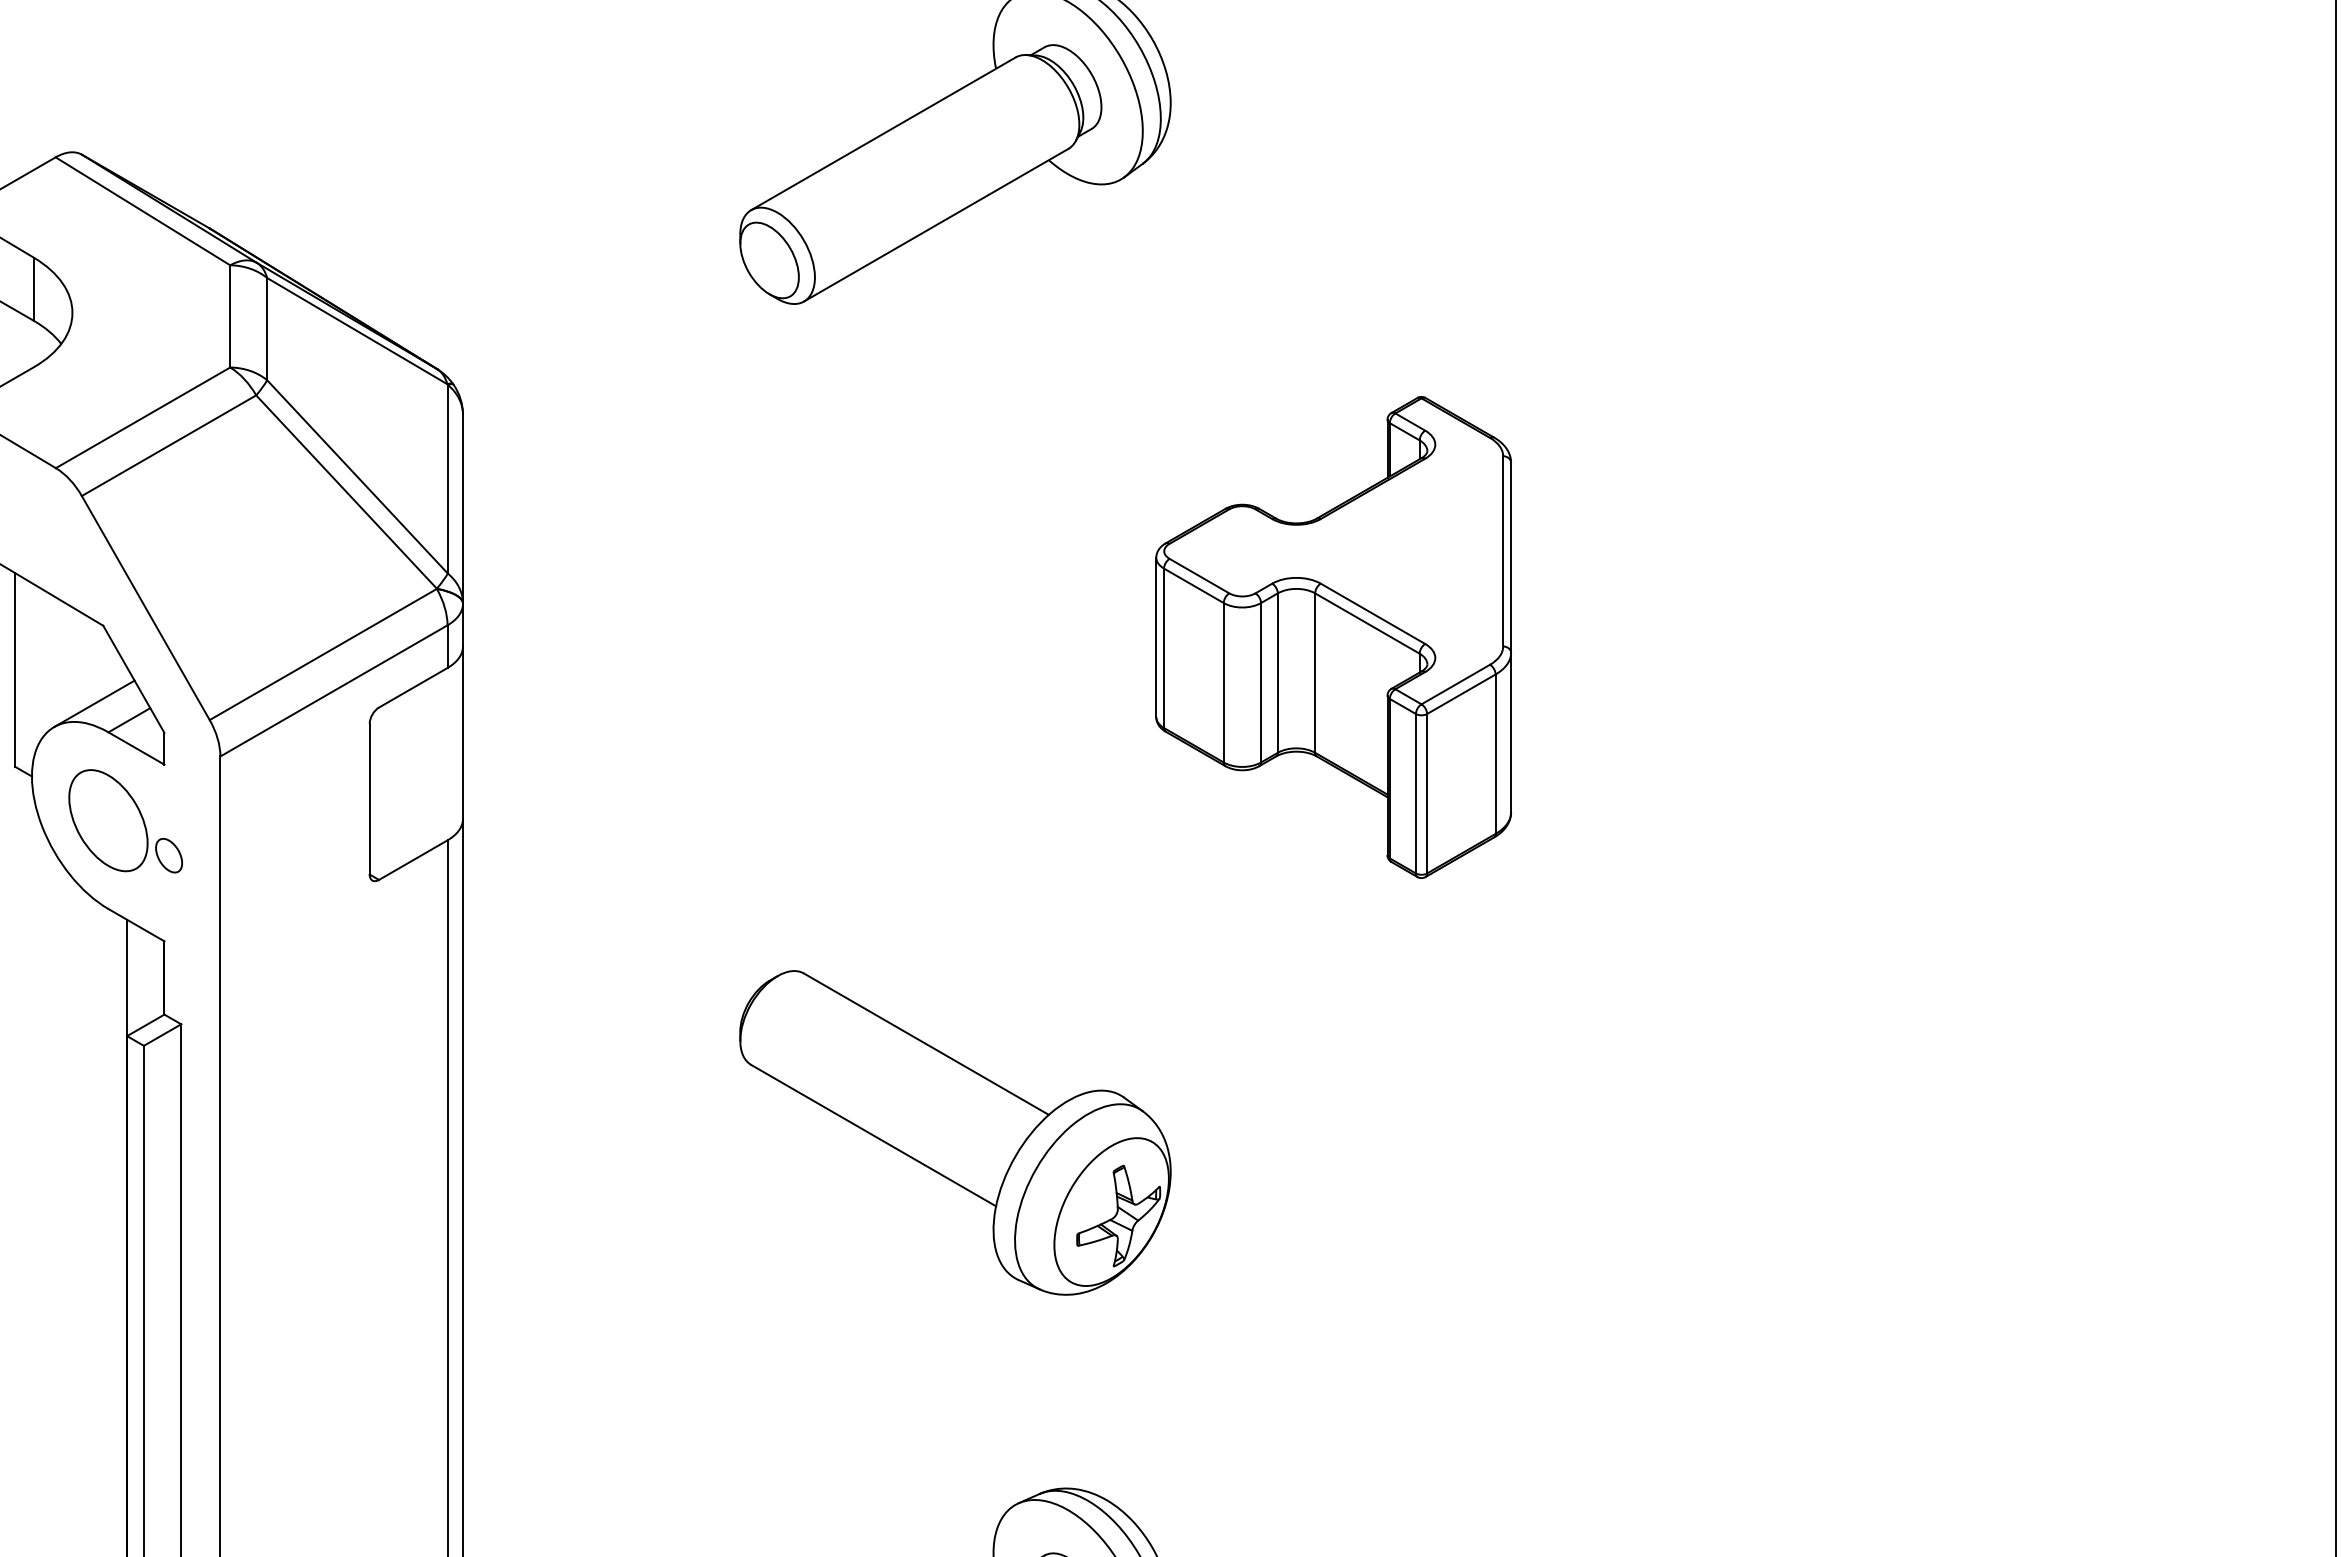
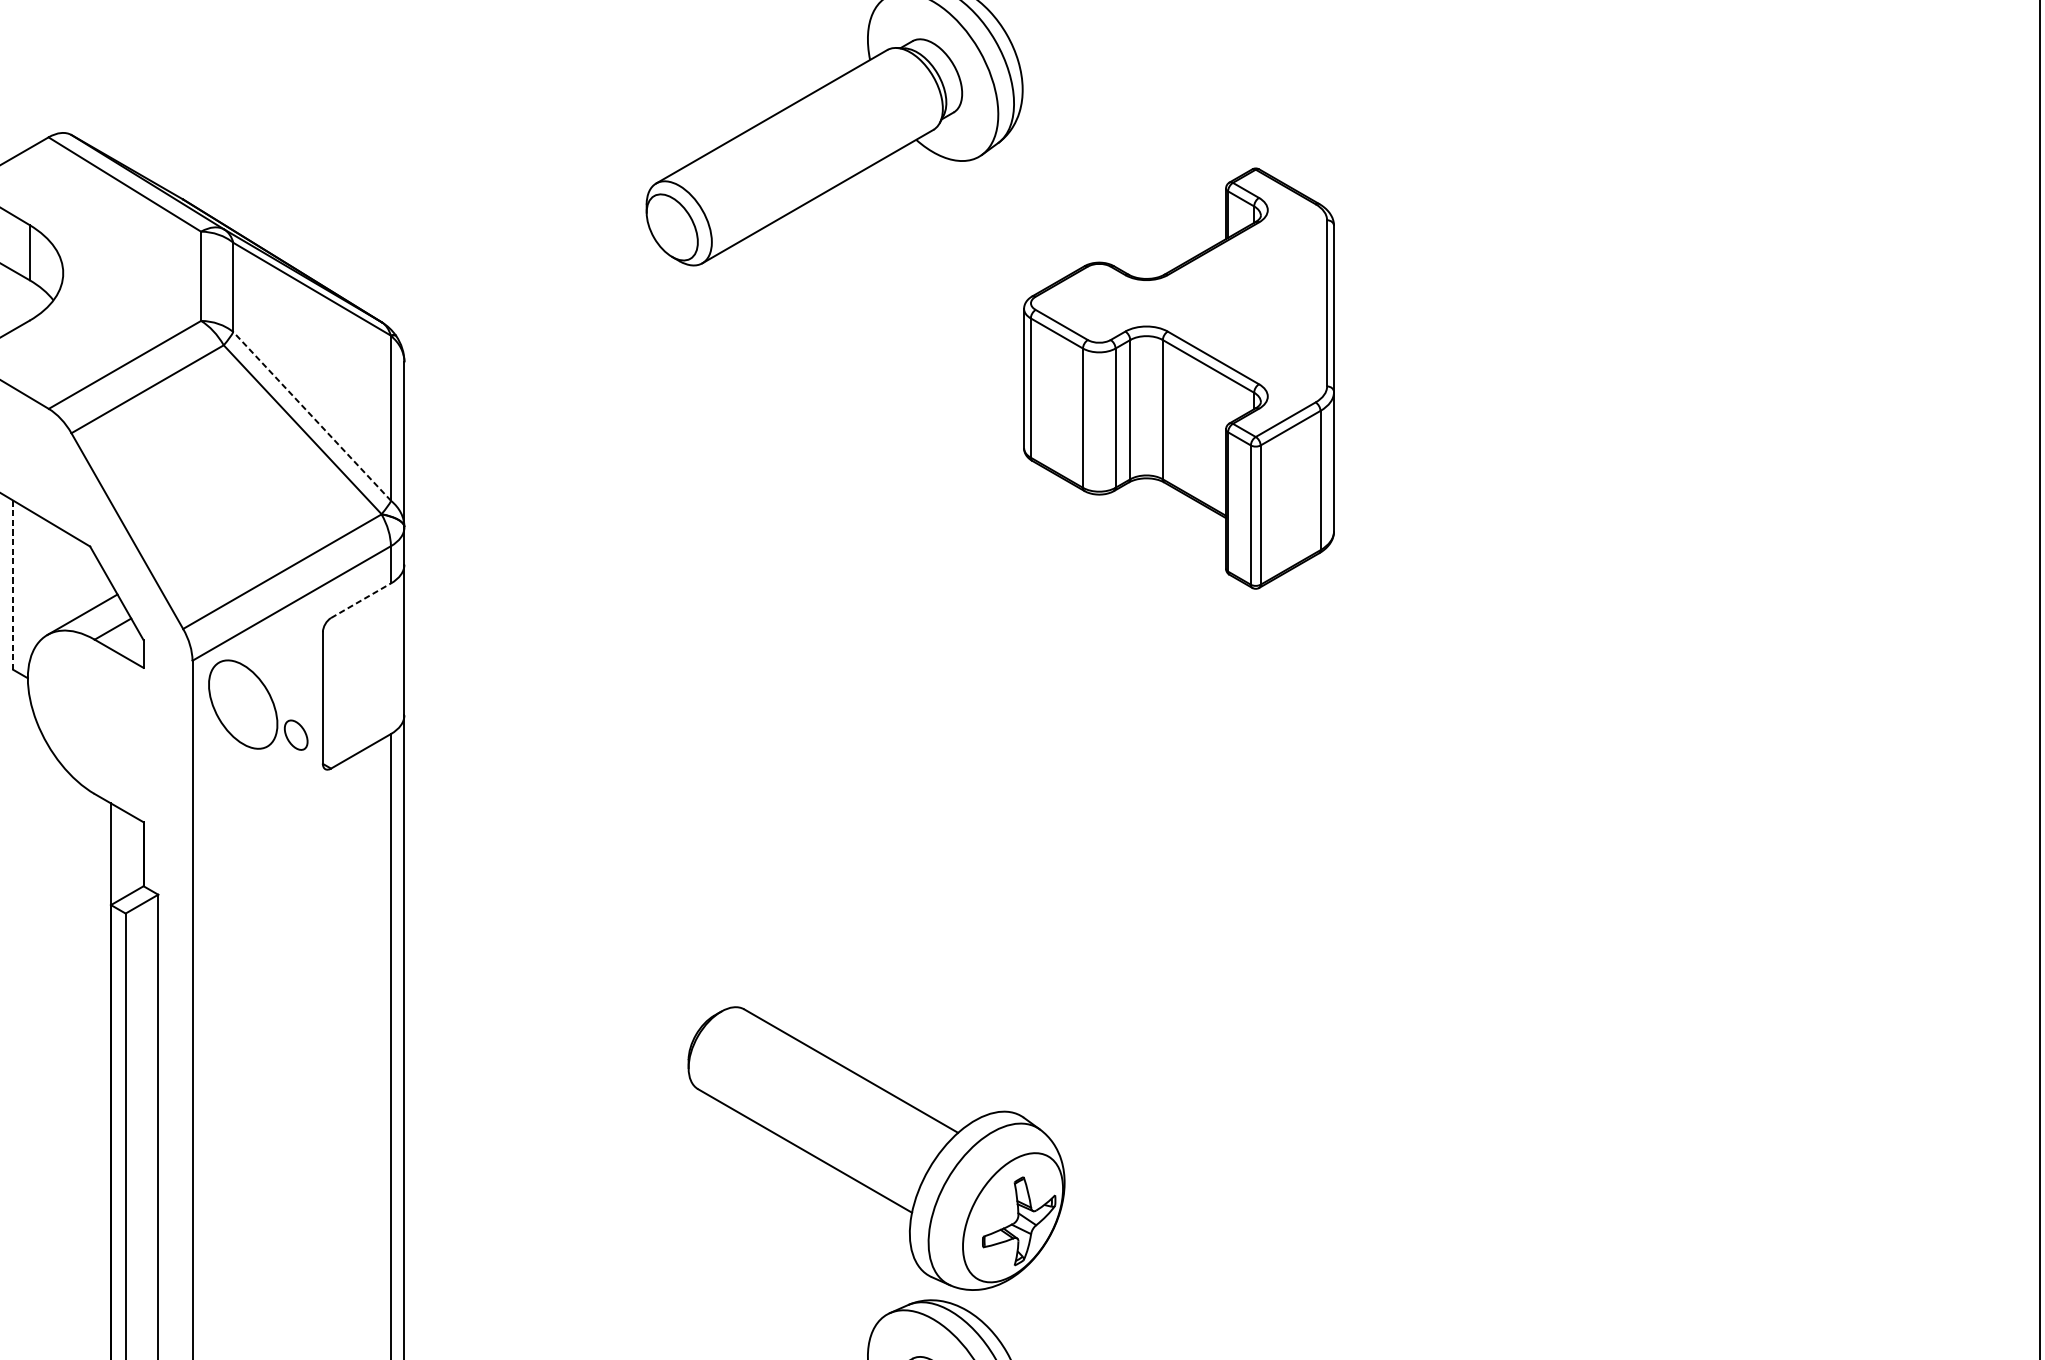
line: (357, 476) -> (312, 416), solid -> dashed
part: (1333, 637) -> (1178, 378), moved
line: (15, 669) -> (13, 584), solid -> dashed
line: (413, 687) -> (361, 600), solid -> dashed
part: (125, 821) -> (258, 705), moved
part: (955, 1132) -> (876, 1148), moved

